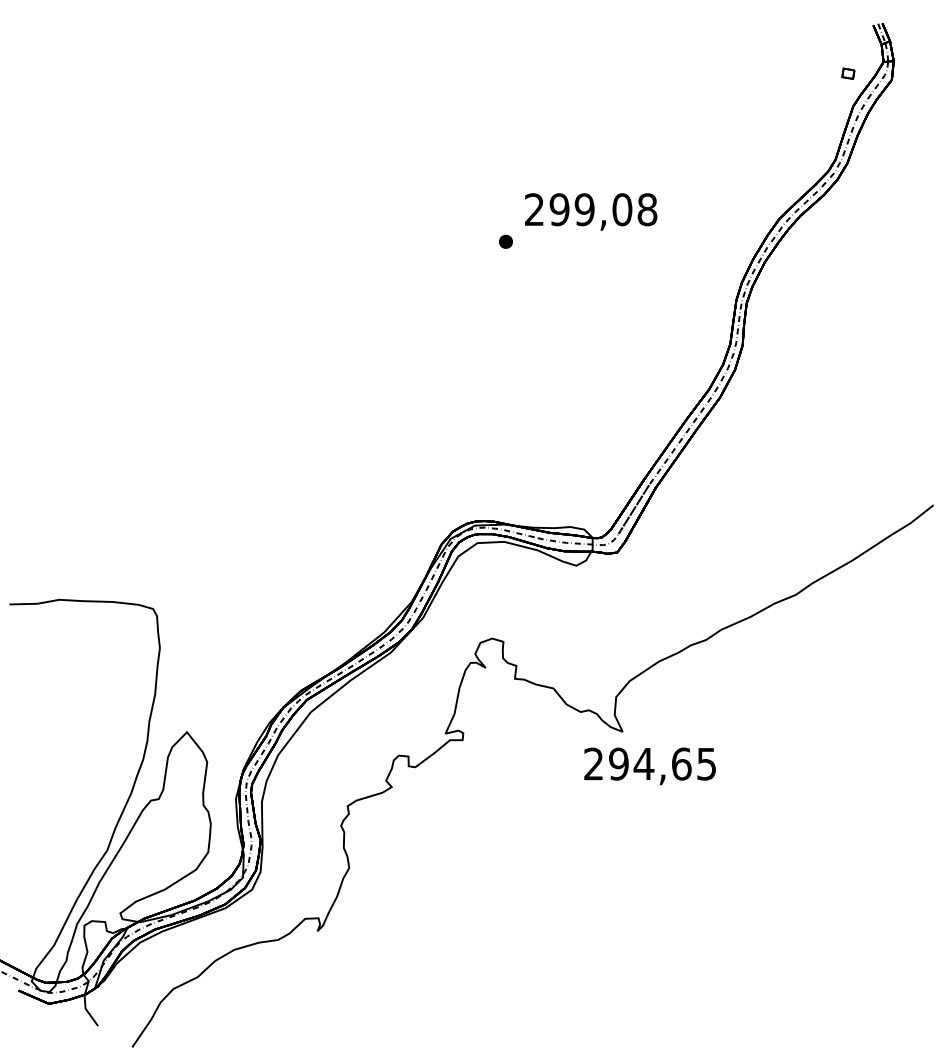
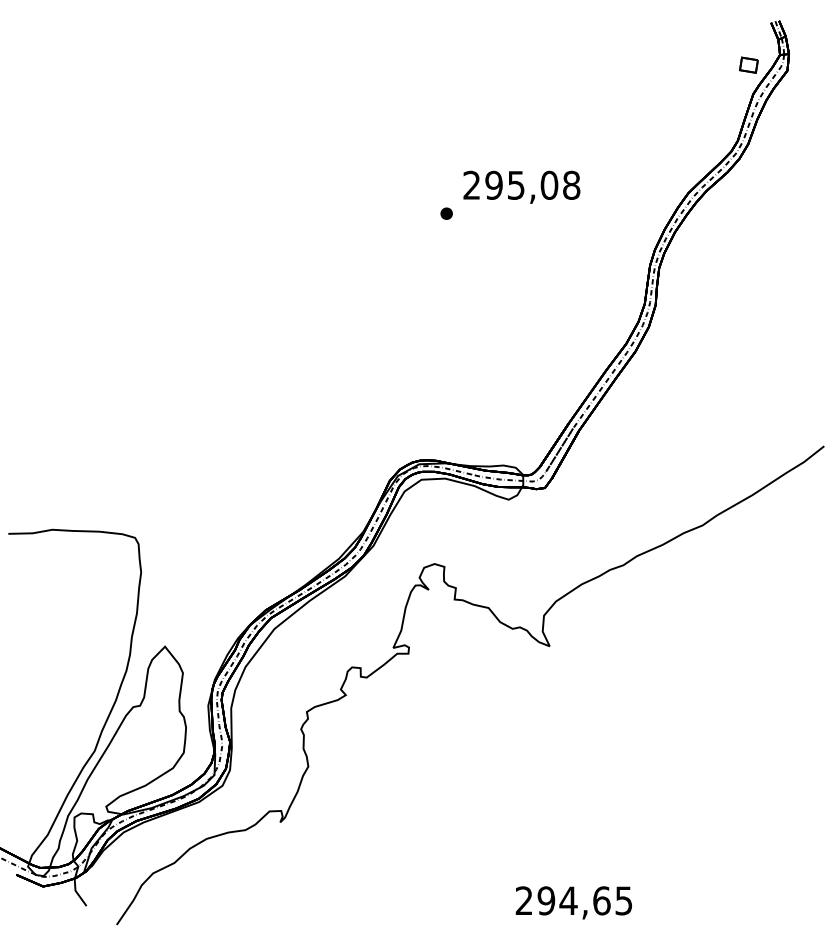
part: (848, 73) -> (749, 65), size x1.67
text: (584, 209) -> (516, 185), 299,08 -> 295,08
text: (649, 766) -> (573, 902), moved

